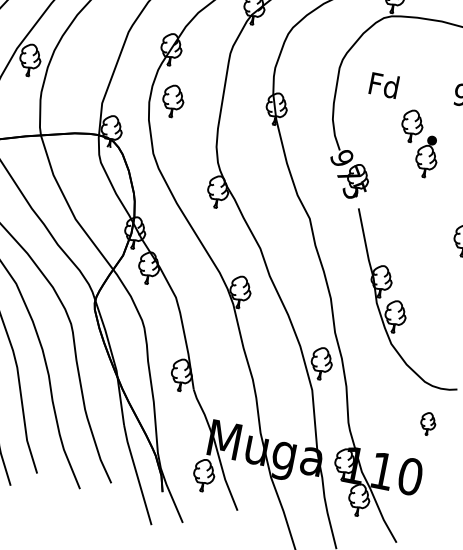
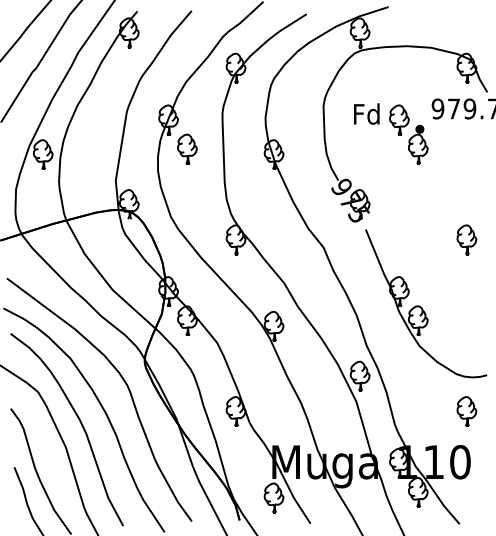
part: (173, 100) -> (187, 148), moved
part: (418, 143) -> (408, 134), moved
part: (427, 423) -> (466, 411), size x1.43

